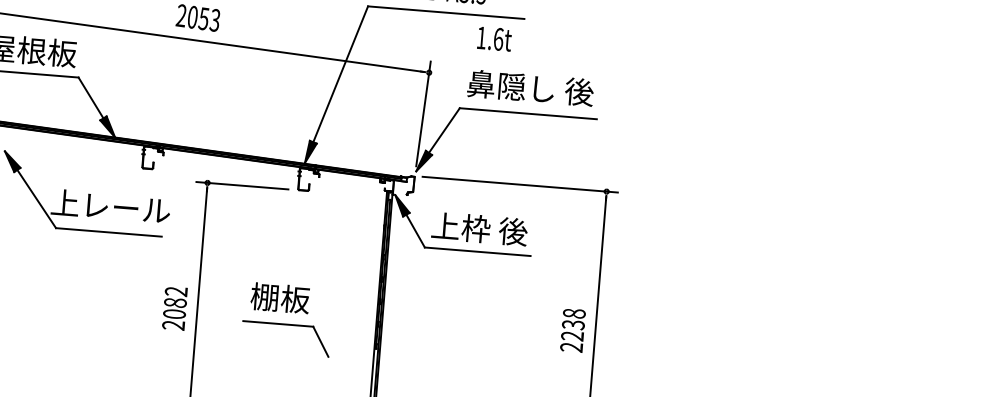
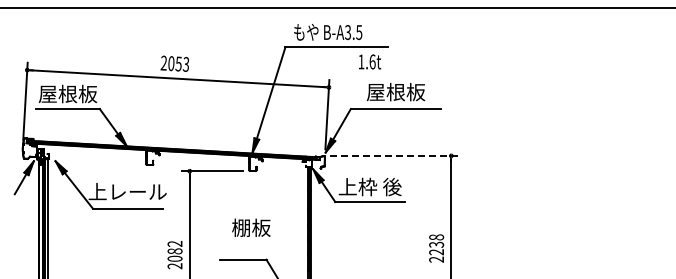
text: (529, 88) -> (395, 92), 鼻隠し 後 -> 屋根板
line: (520, 184) -> (394, 155), solid -> dashed
text: (280, 297) -> (251, 227), moved

